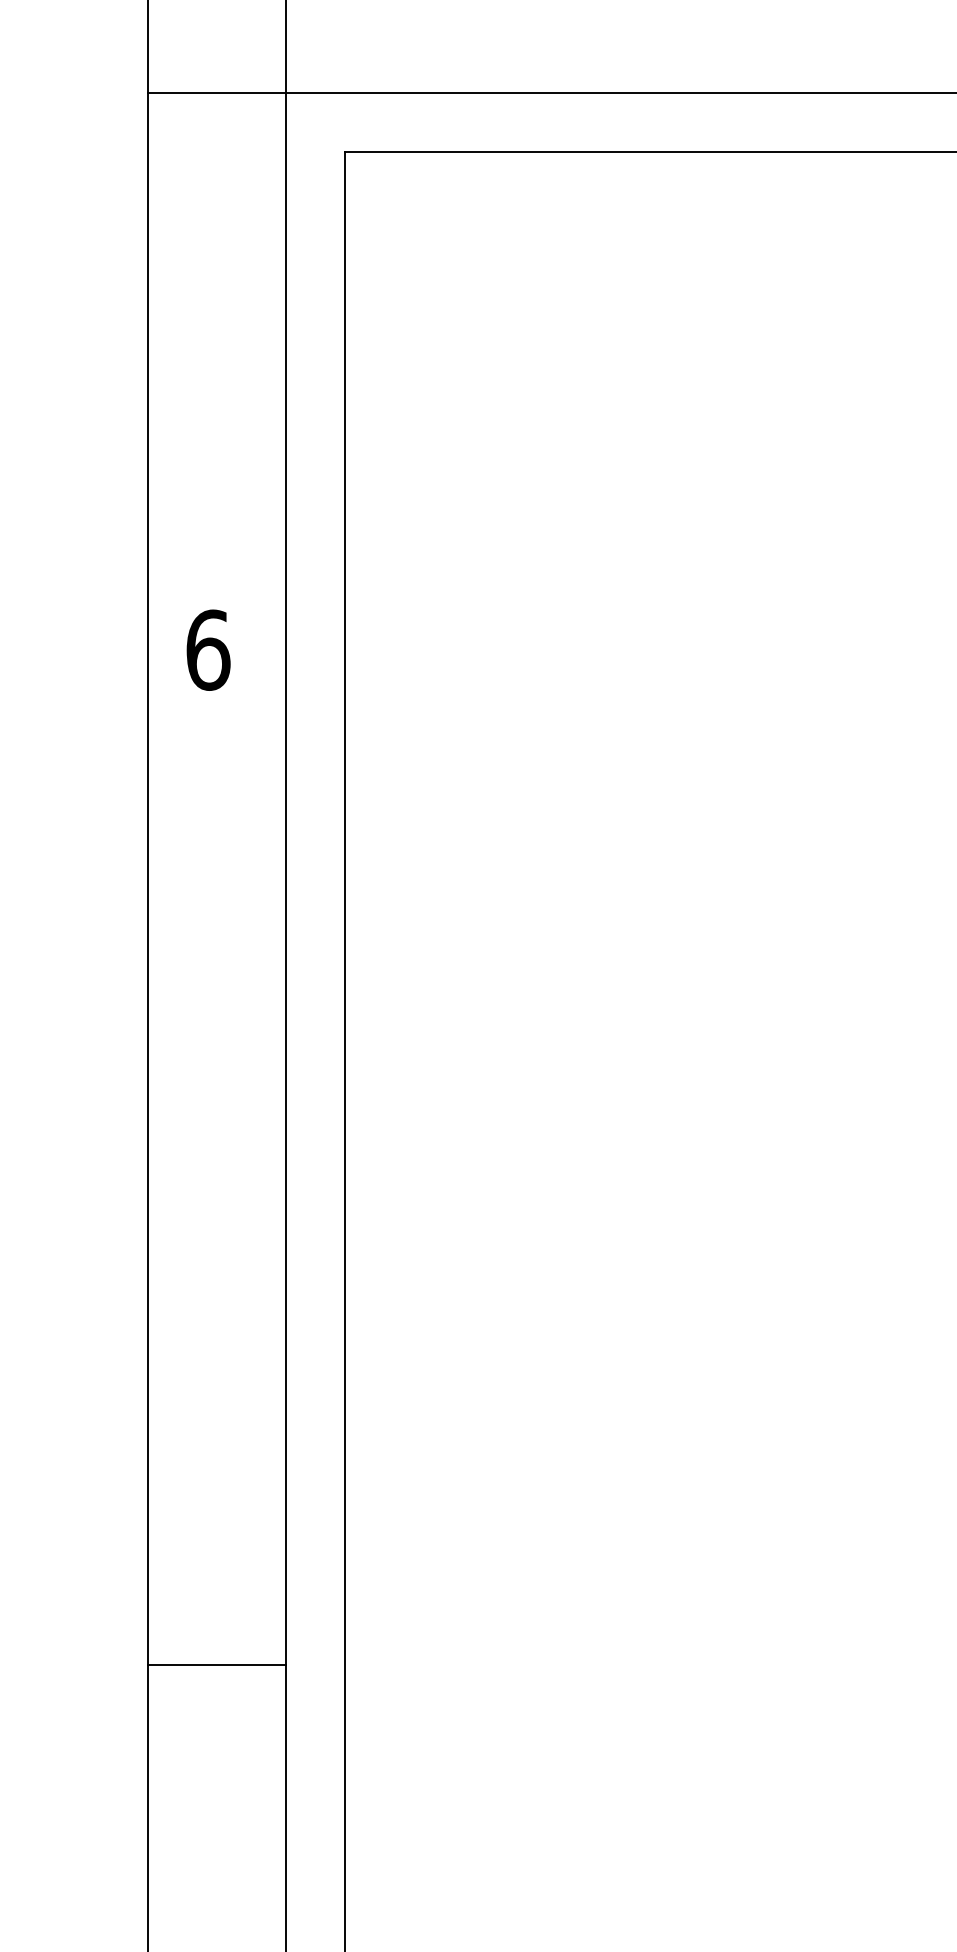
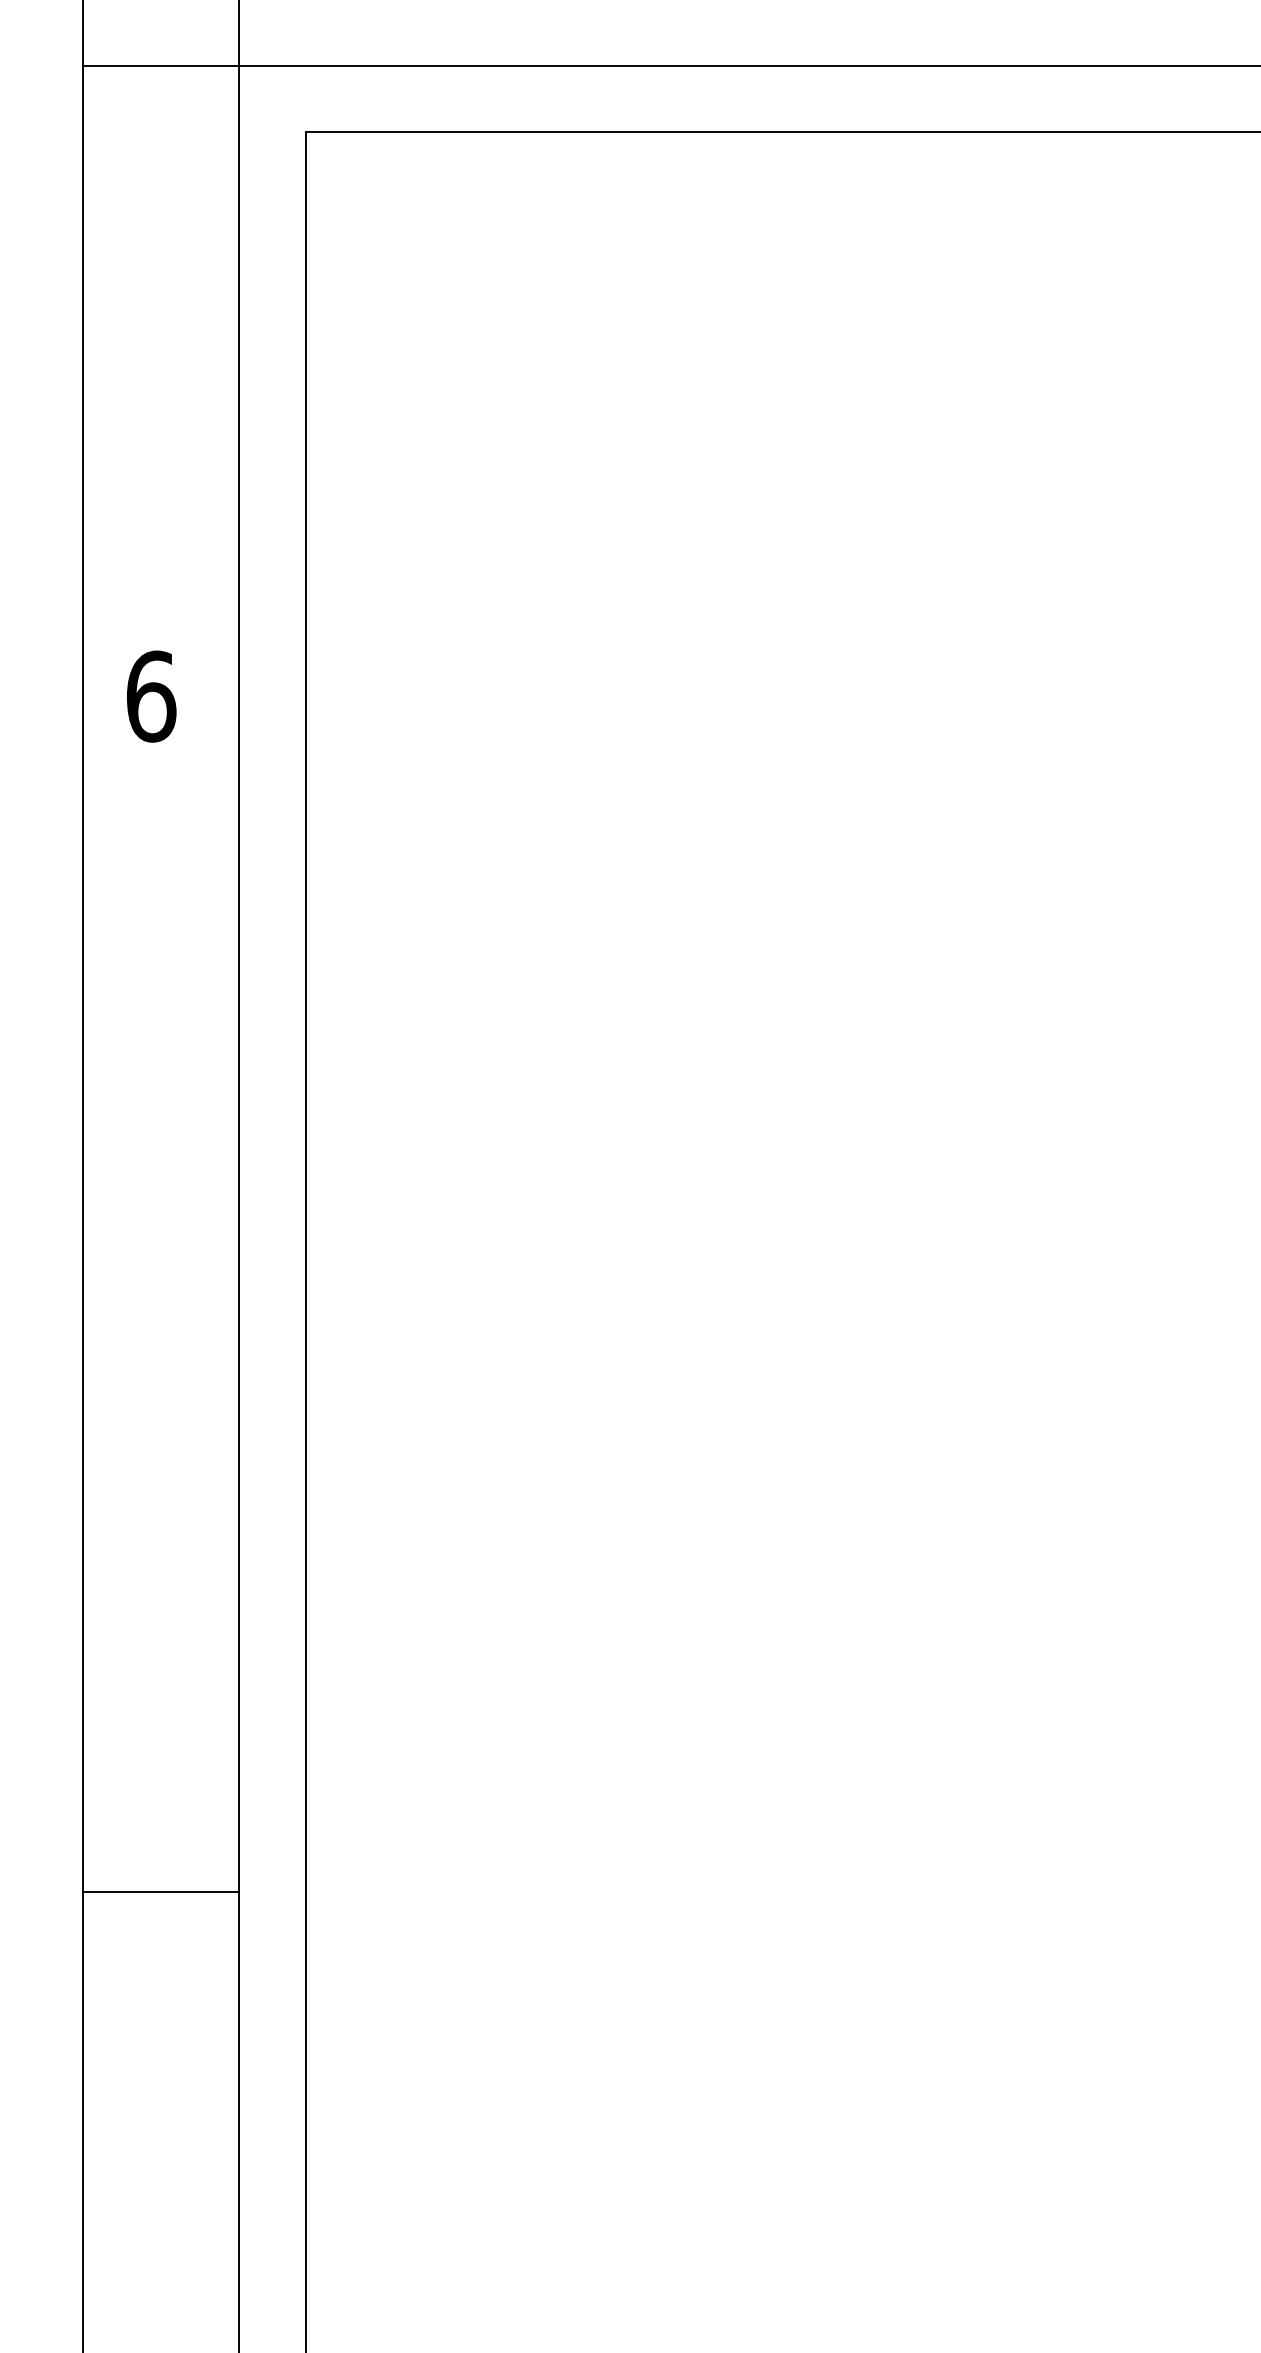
line: (217, 1664) -> (161, 1891), moved

